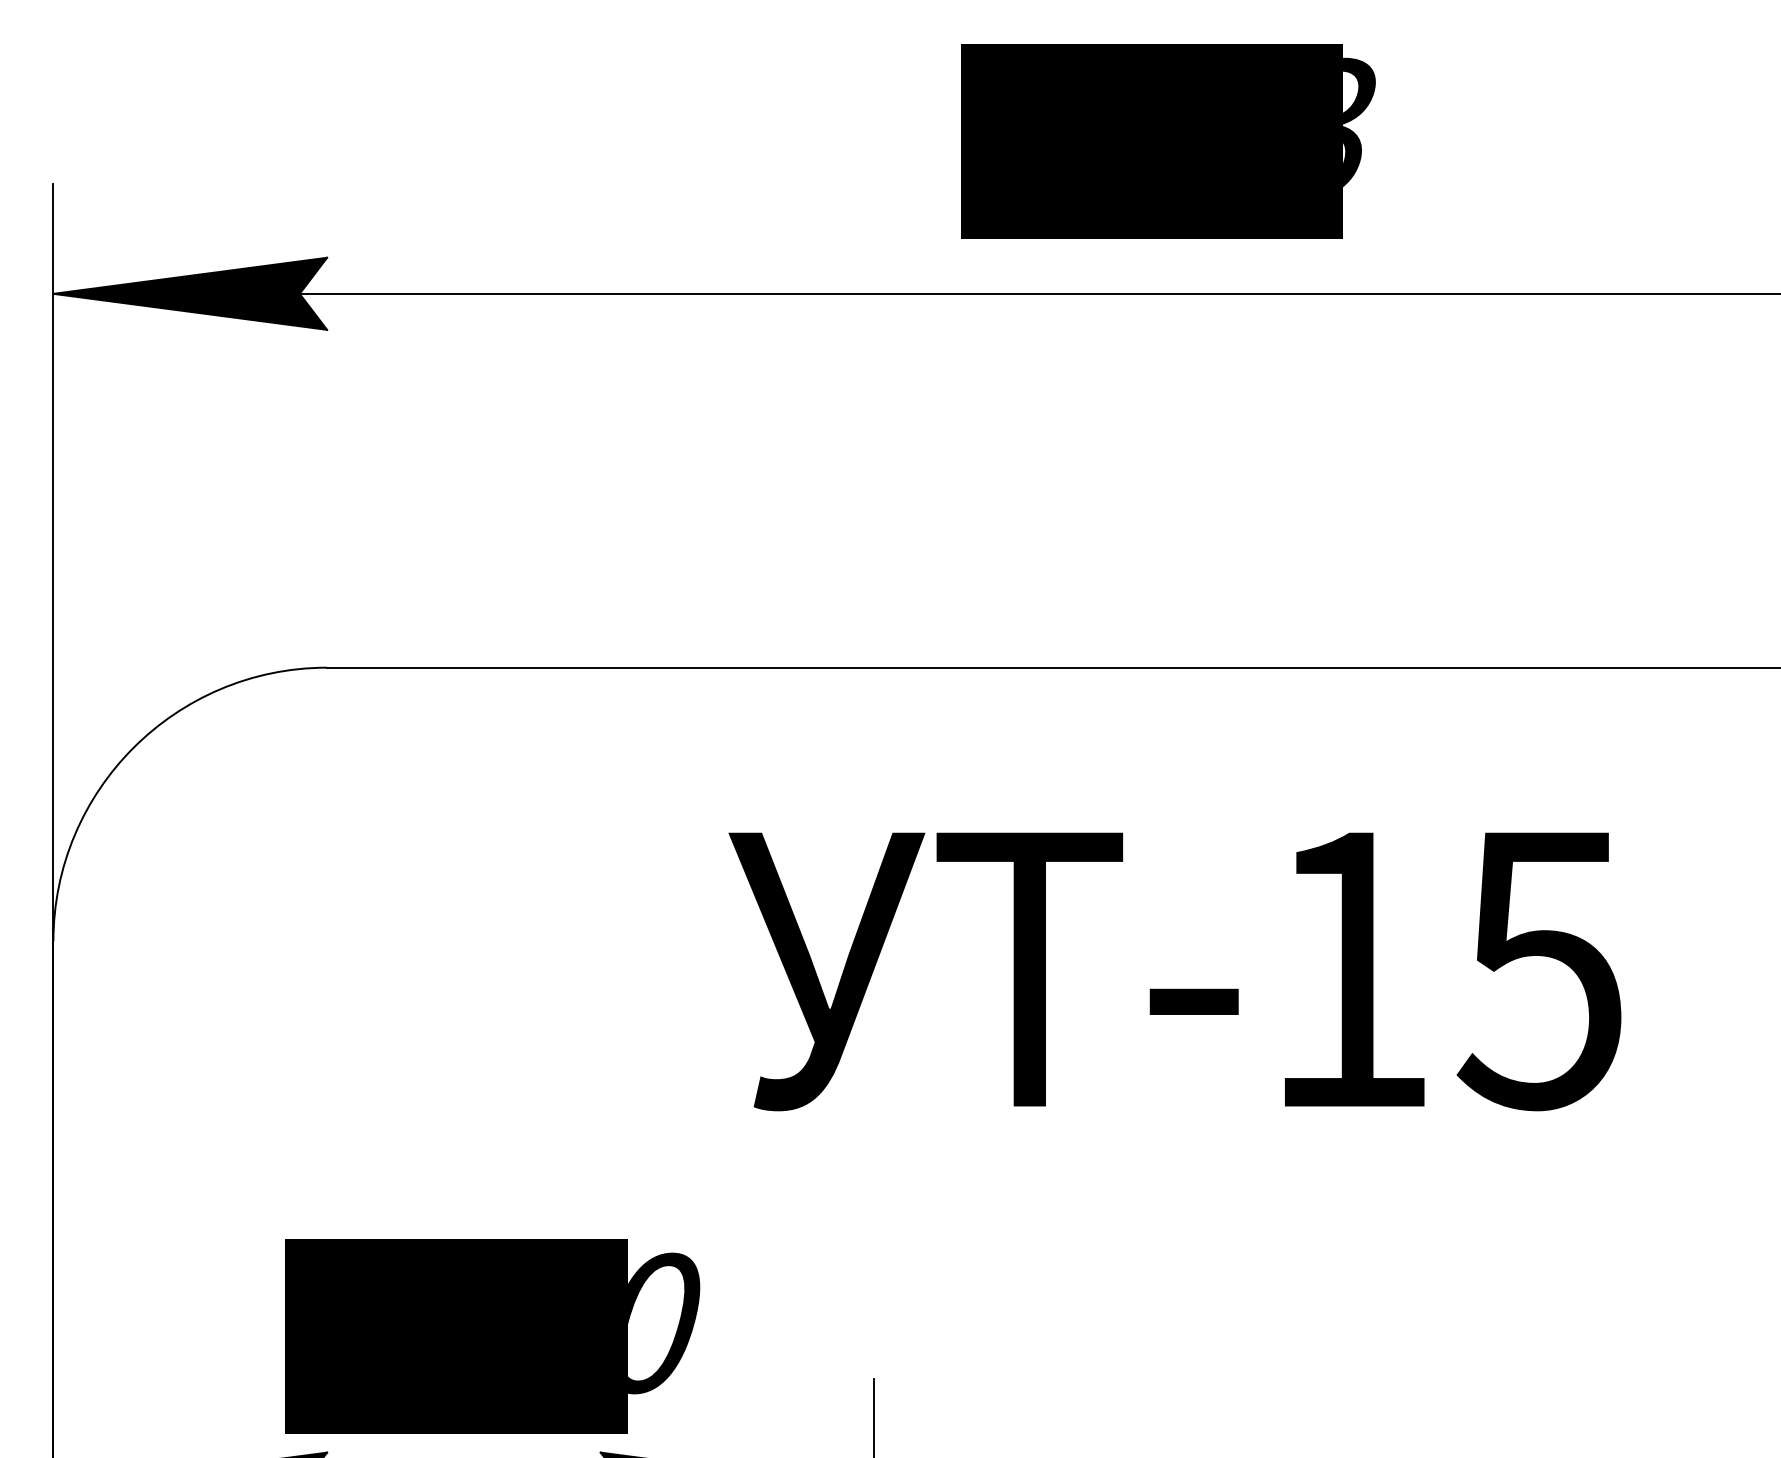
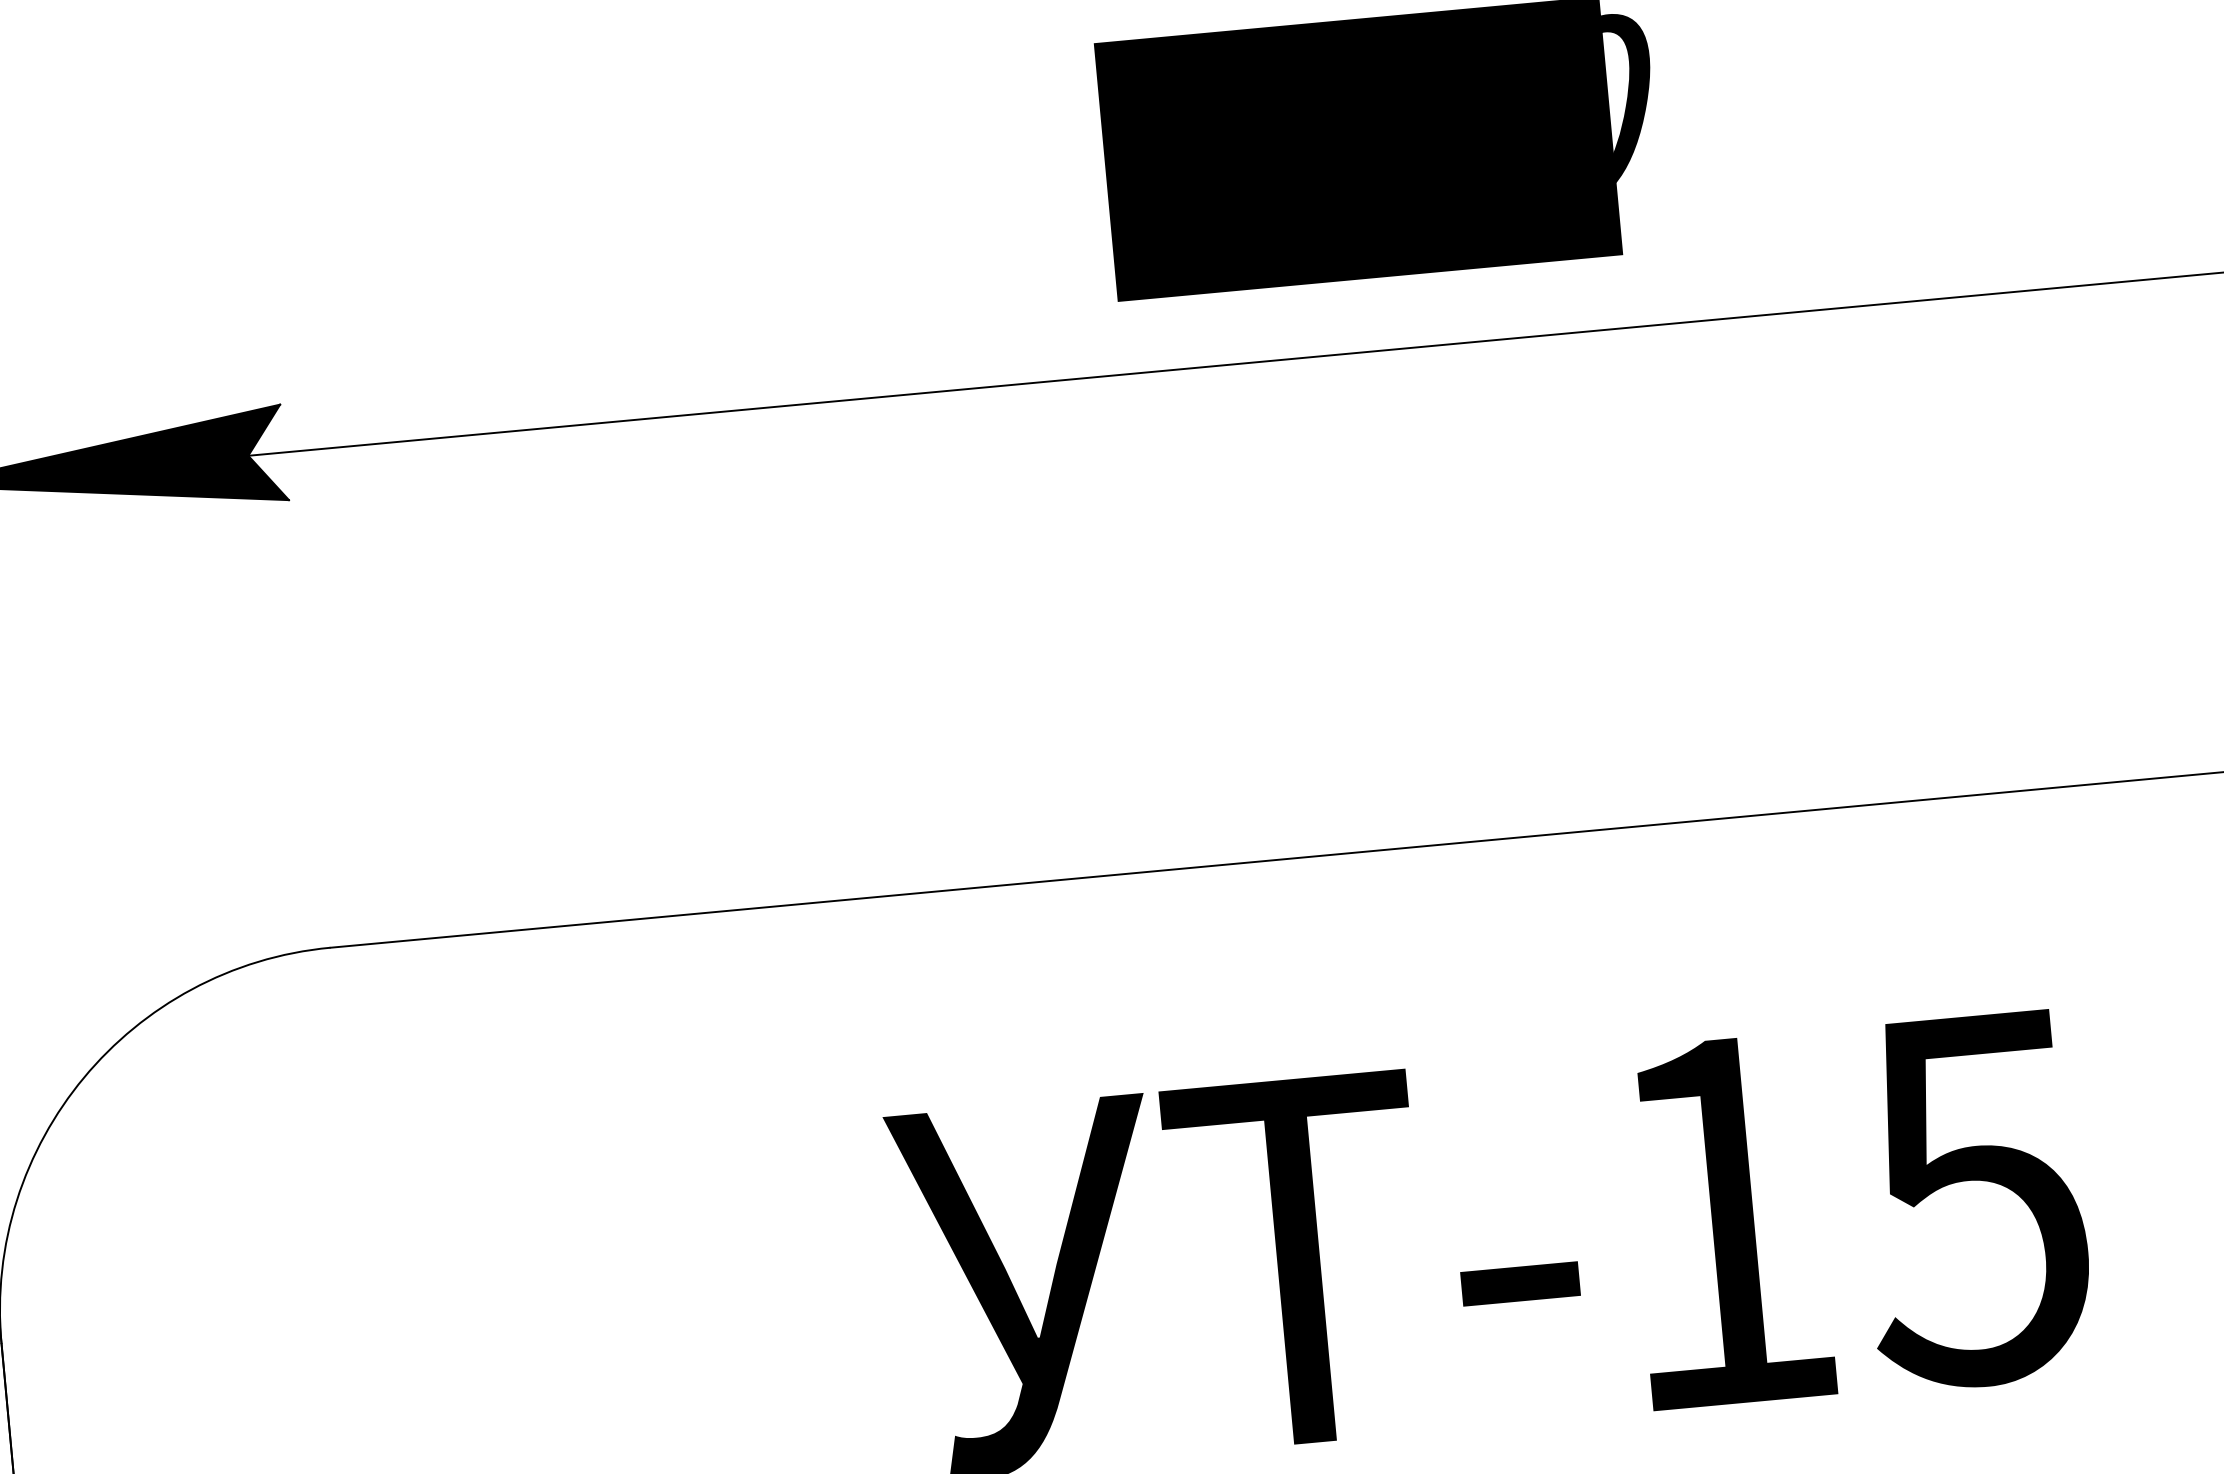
text: (1359, 121) -> (1631, 97), 4043 -> 4040

